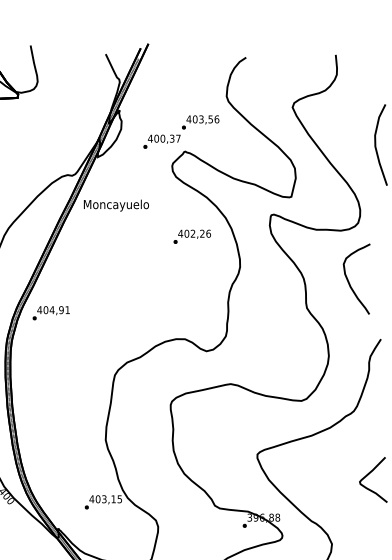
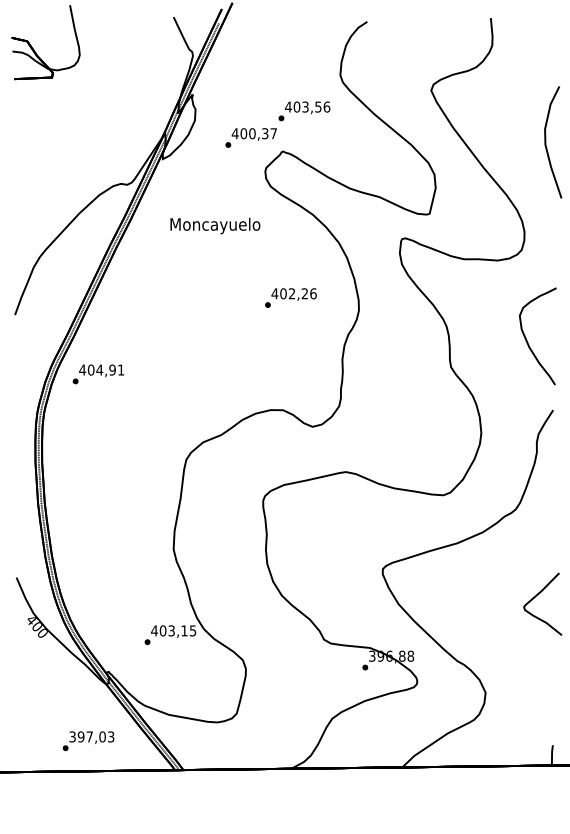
text: (116, 205) -> (215, 225), moved
text: (191, 236) -> (290, 297), moved
curve: (349, 282) -> (527, 340), moved

